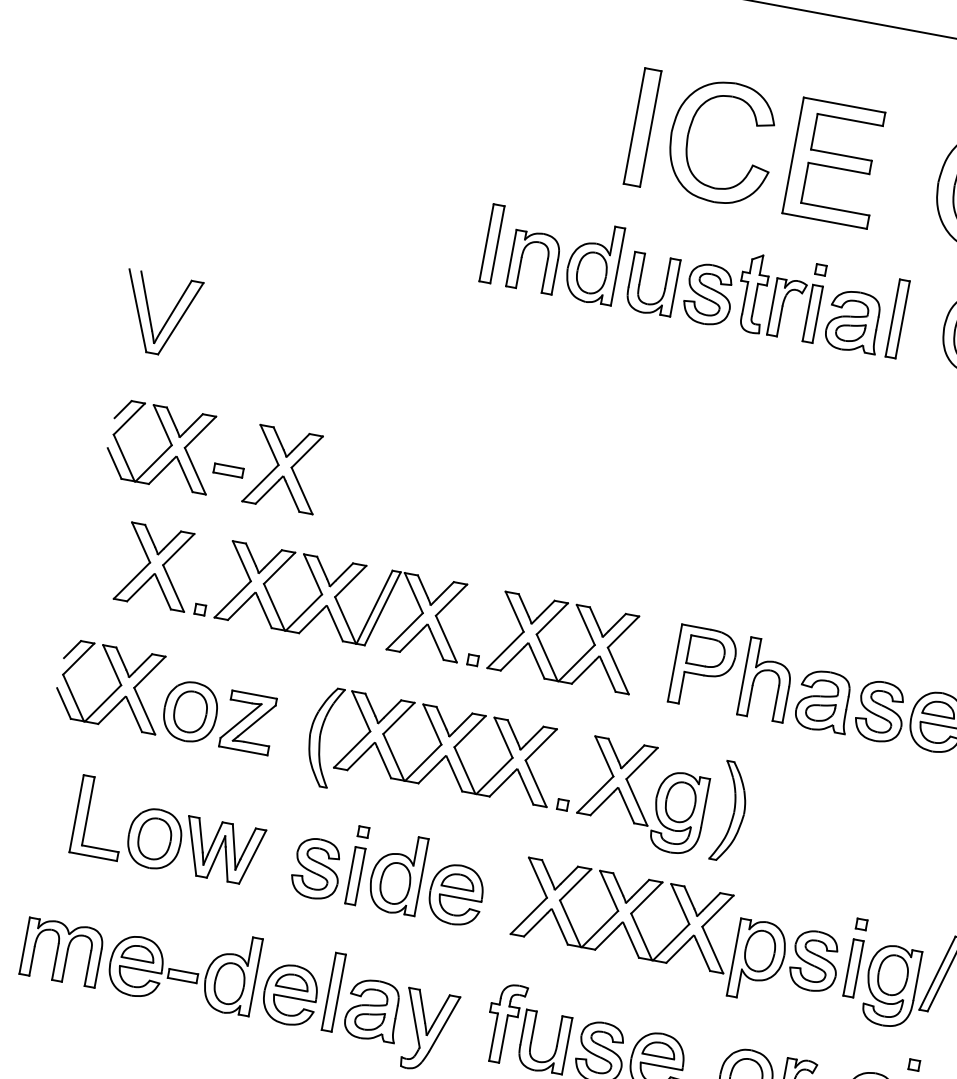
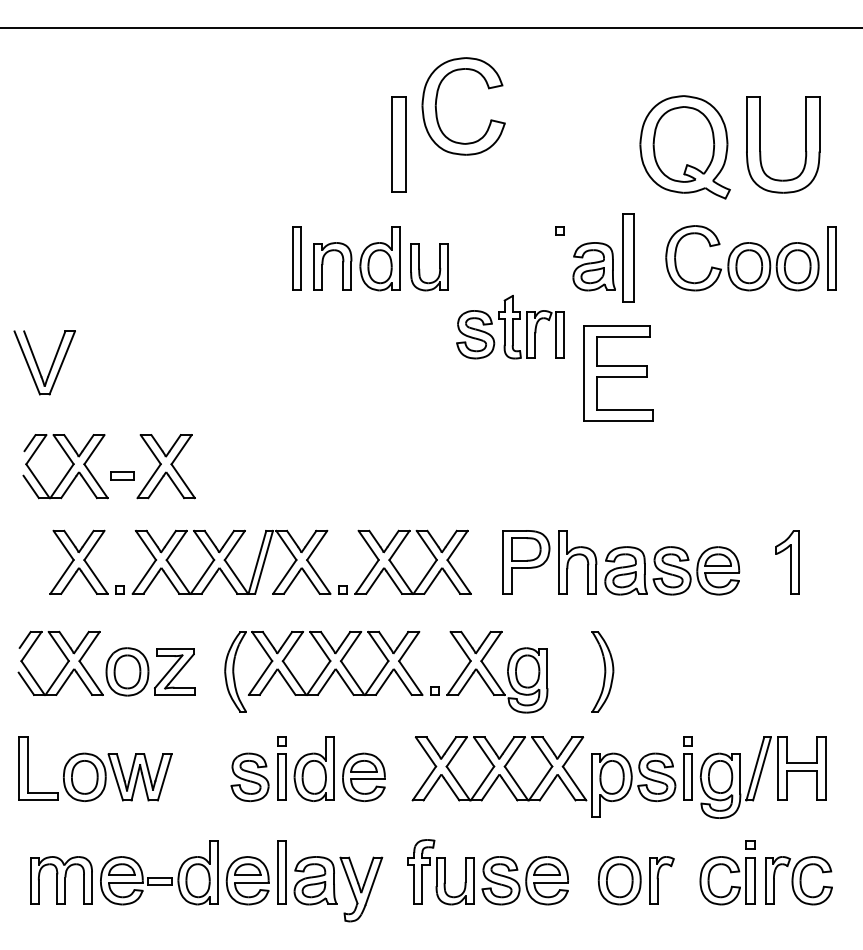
part: (688, 142) -> (437, 111), moved
part: (835, 163) -> (618, 373), moved
part: (753, 293) -> (510, 327), moved
part: (896, 319) -> (627, 258), size x1.4
part: (730, 811) -> (602, 671), moved
part: (169, 830) -> (95, 768), moved

